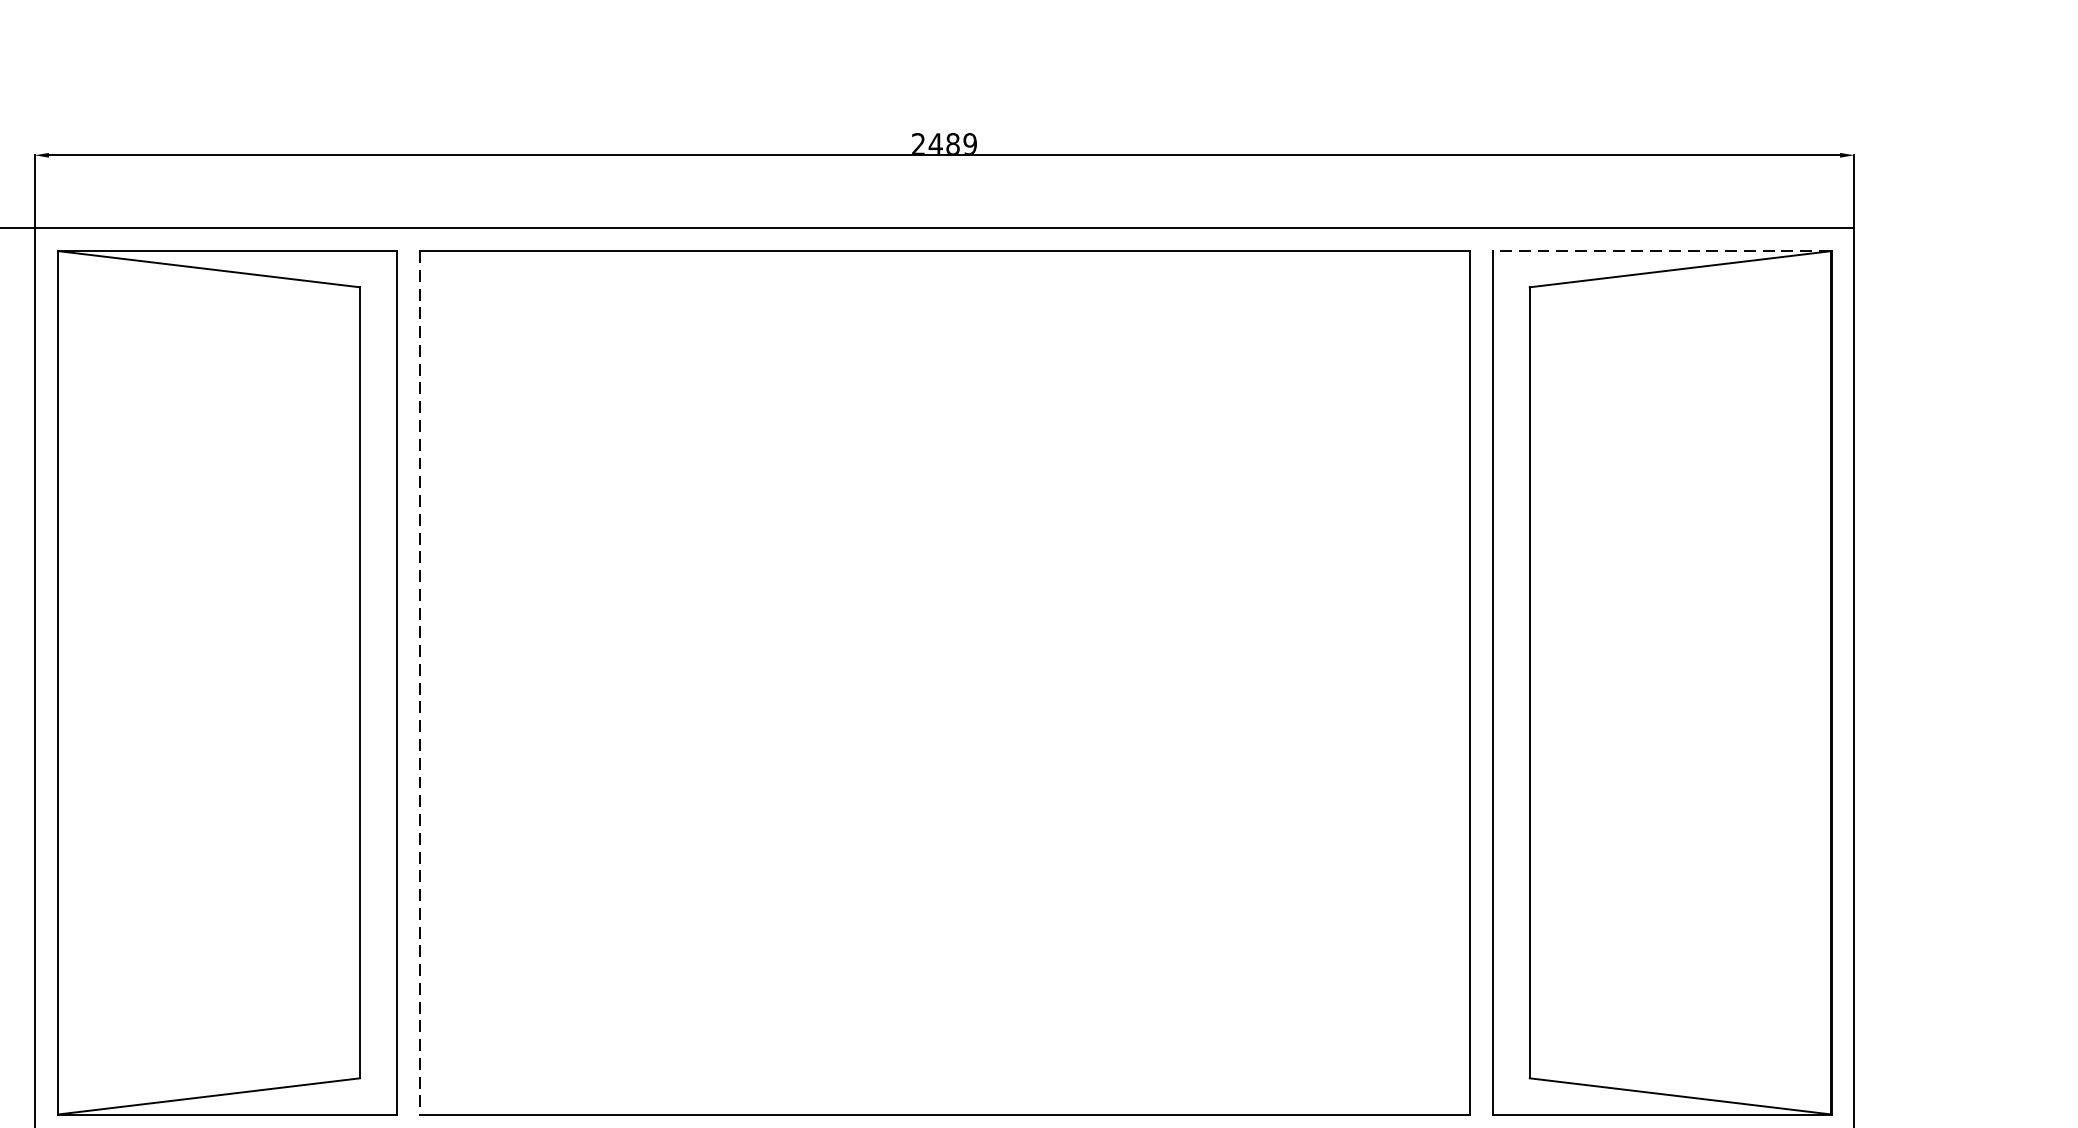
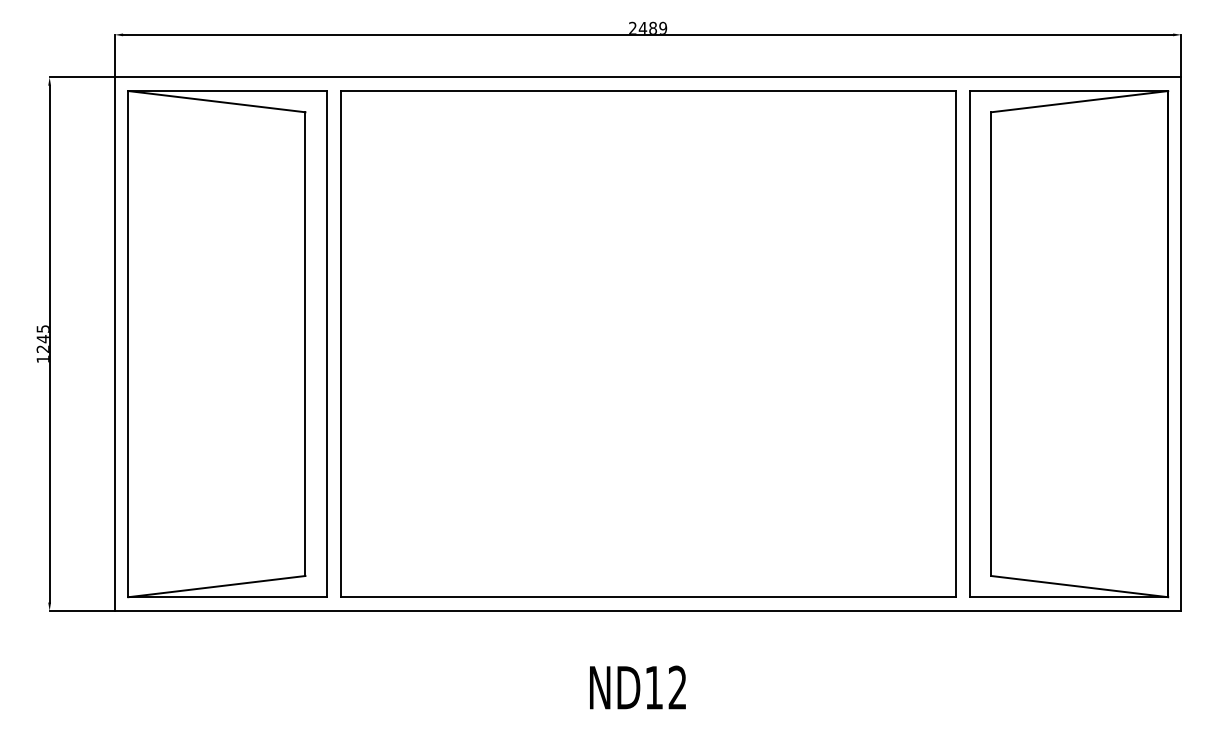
line: (1661, 251) -> (1068, 91), dashed -> solid
line: (419, 683) -> (340, 344), dashed -> solid

